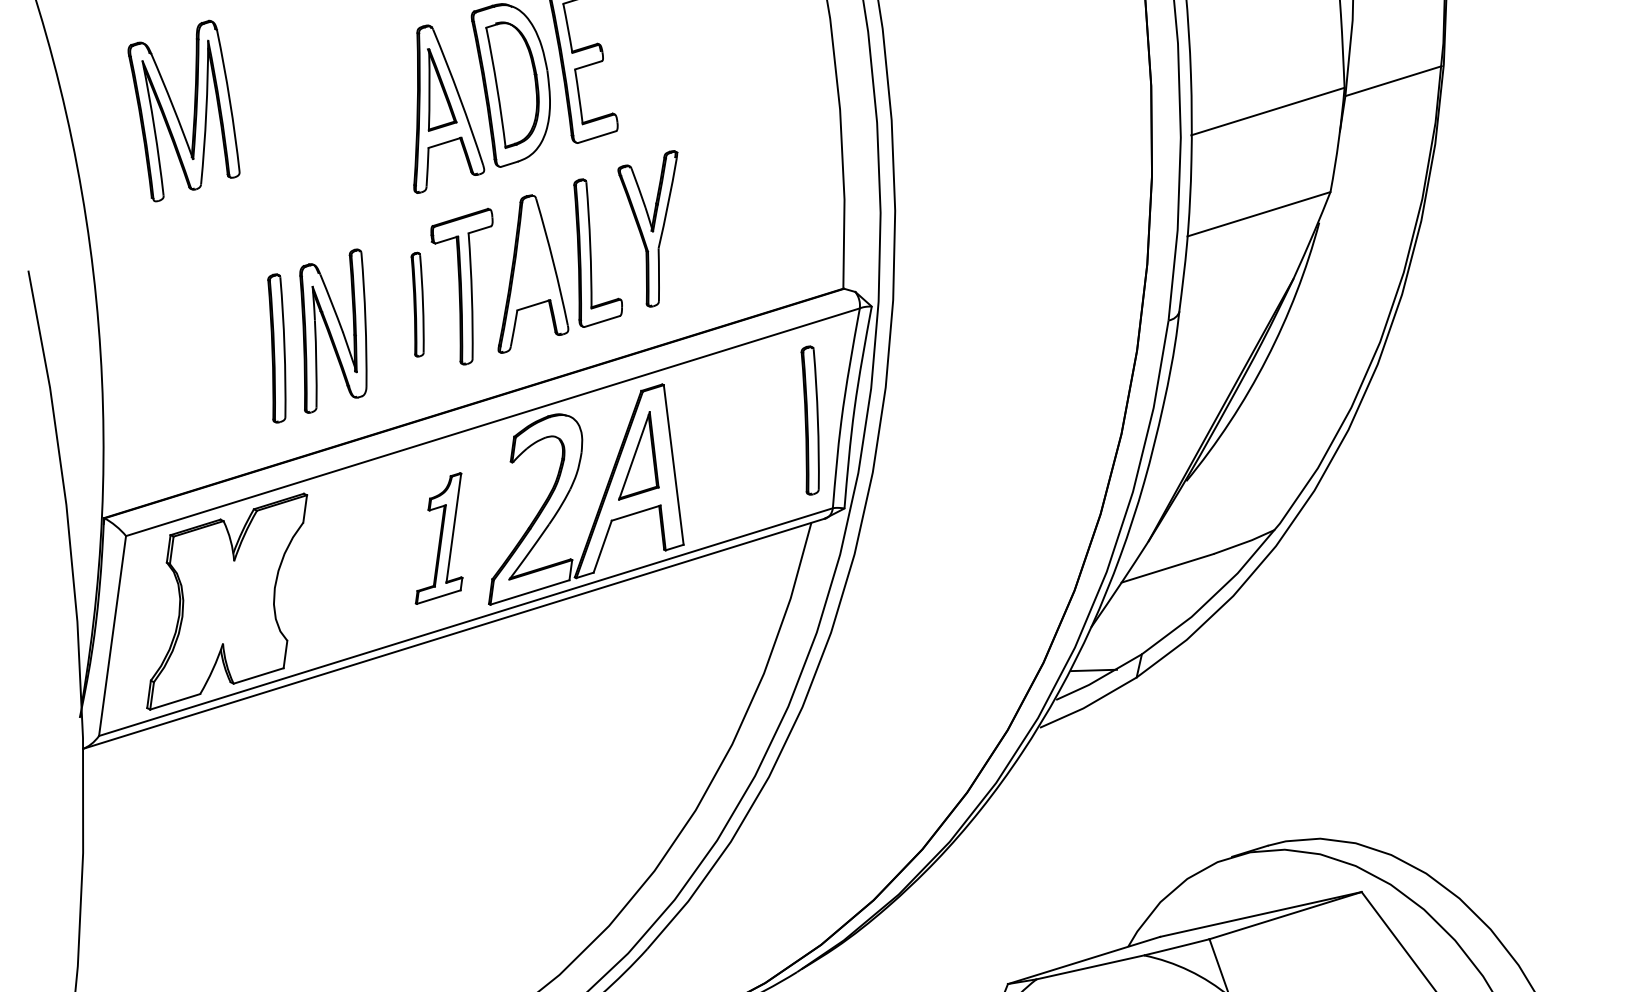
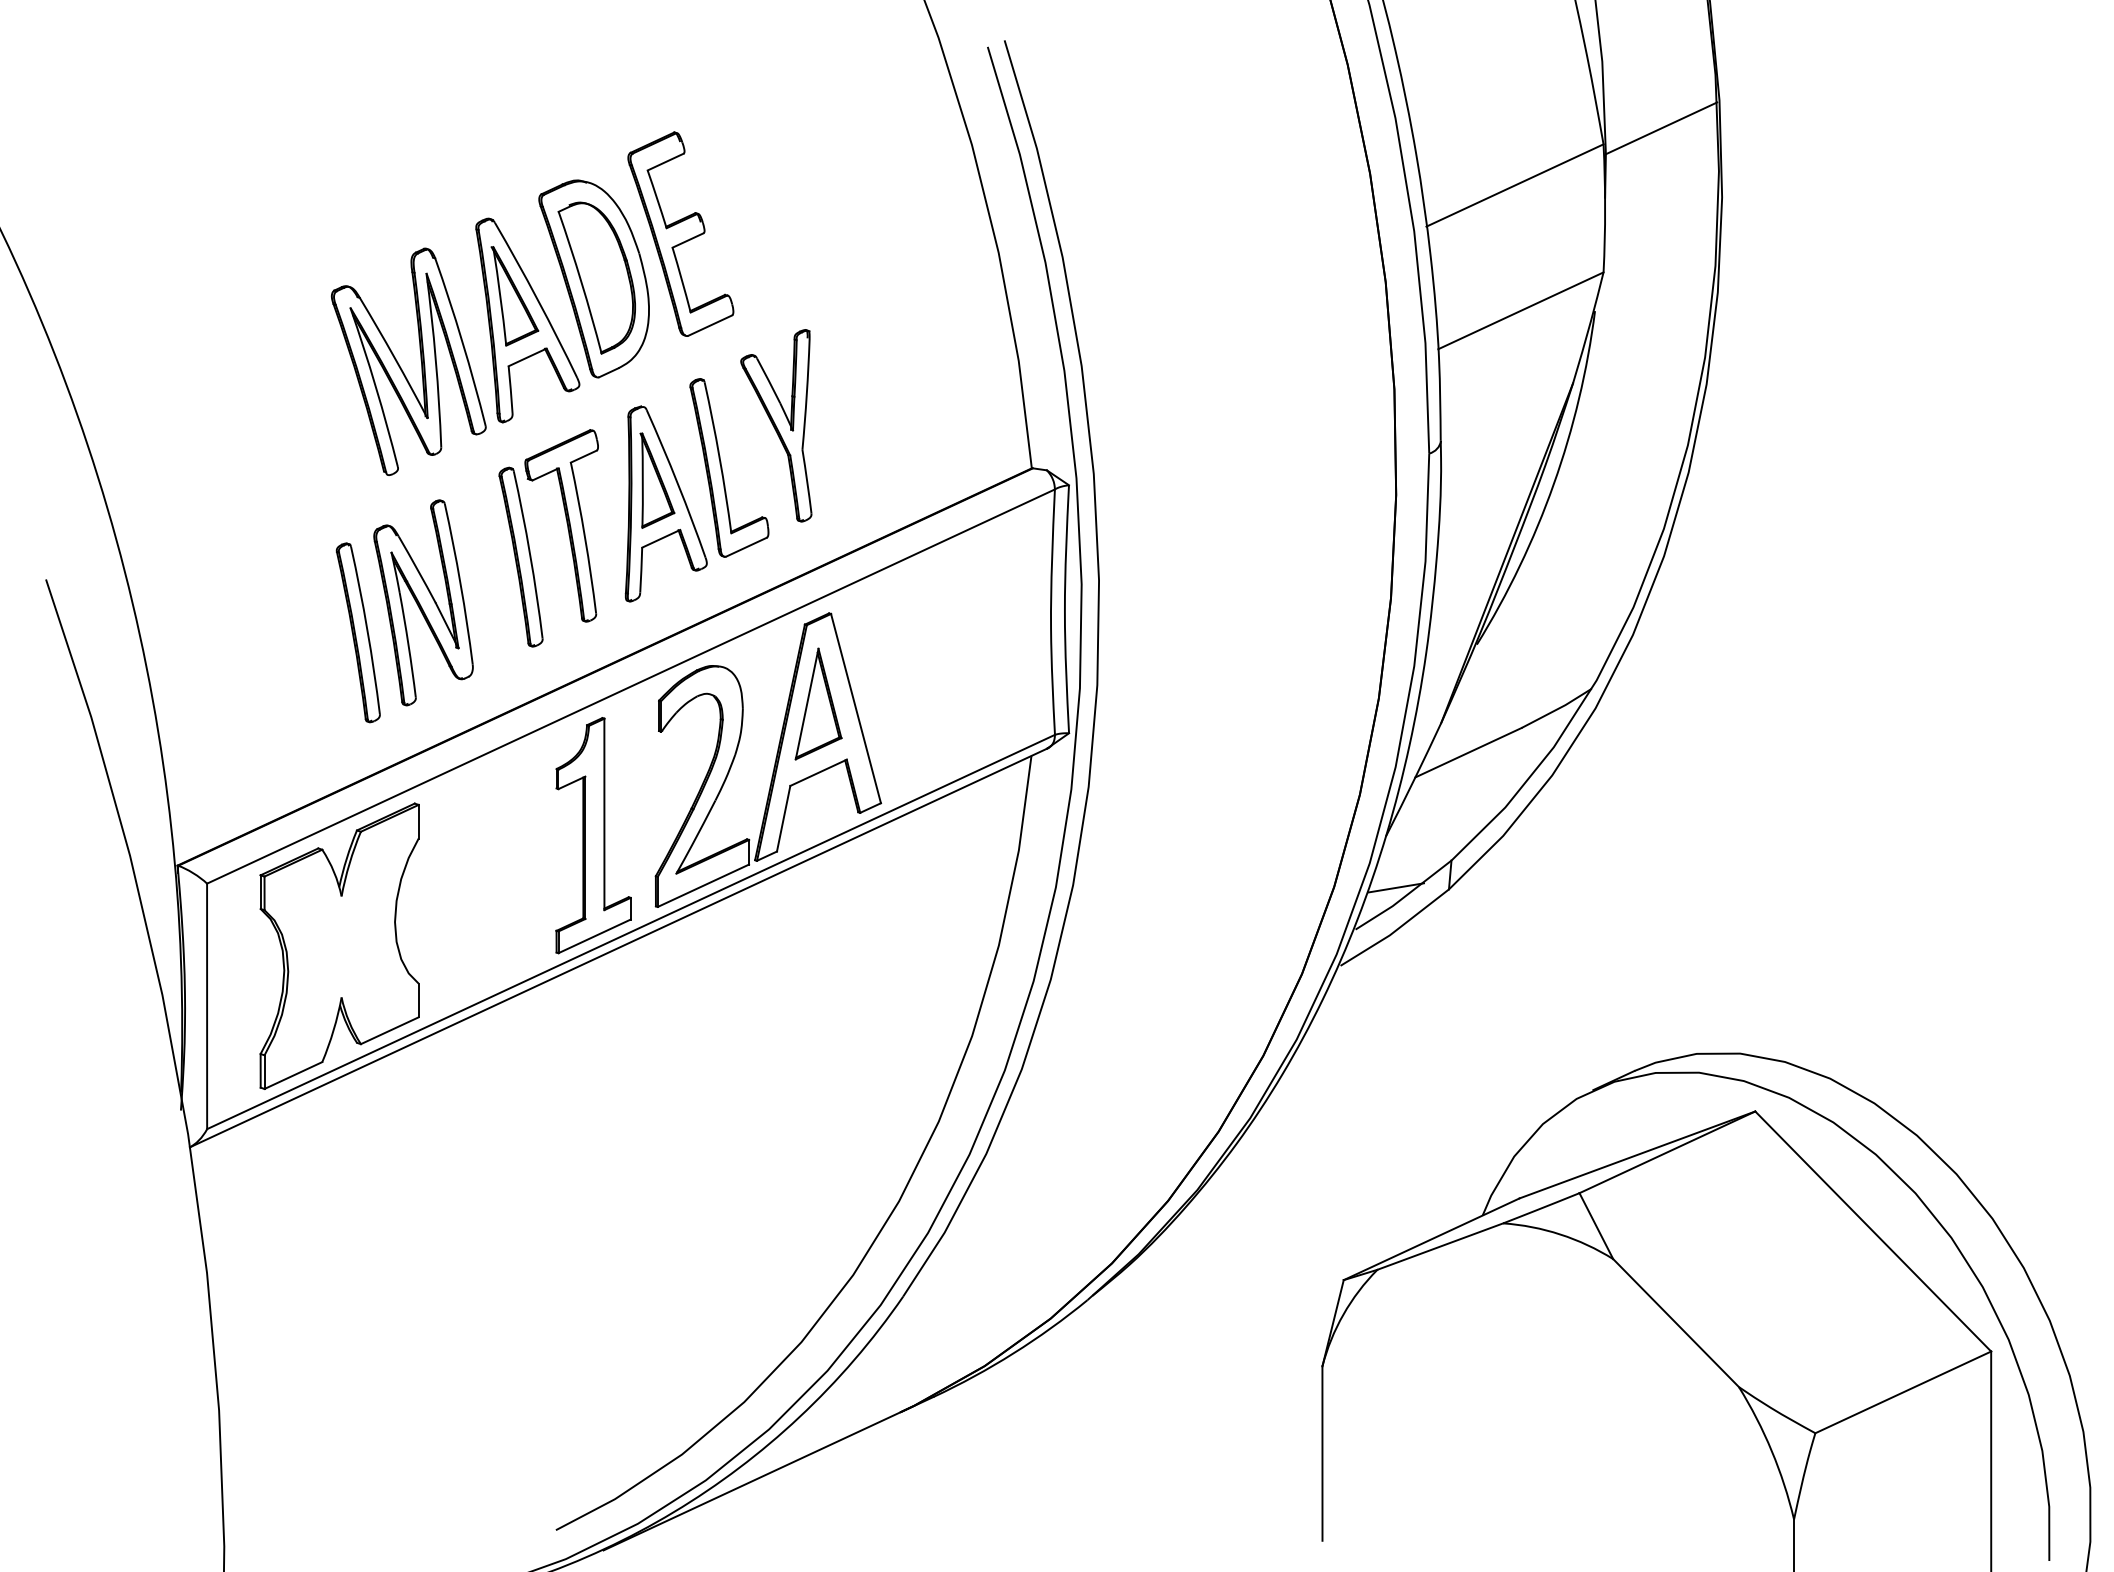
part: (176, 113) -> (400, 365), moved
part: (537, 257) -> (657, 480), added
part: (417, 304) -> (520, 556), size x1.43
part: (809, 420) -> (1012, 632), removed
part: (446, 539) -> (593, 835), size x1.43

